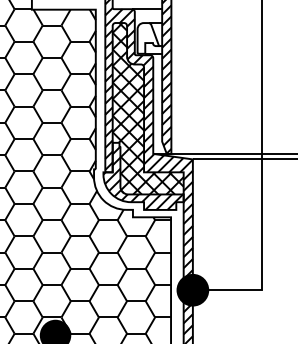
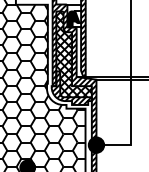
fill: (147, 37) -> (73, 18), added

